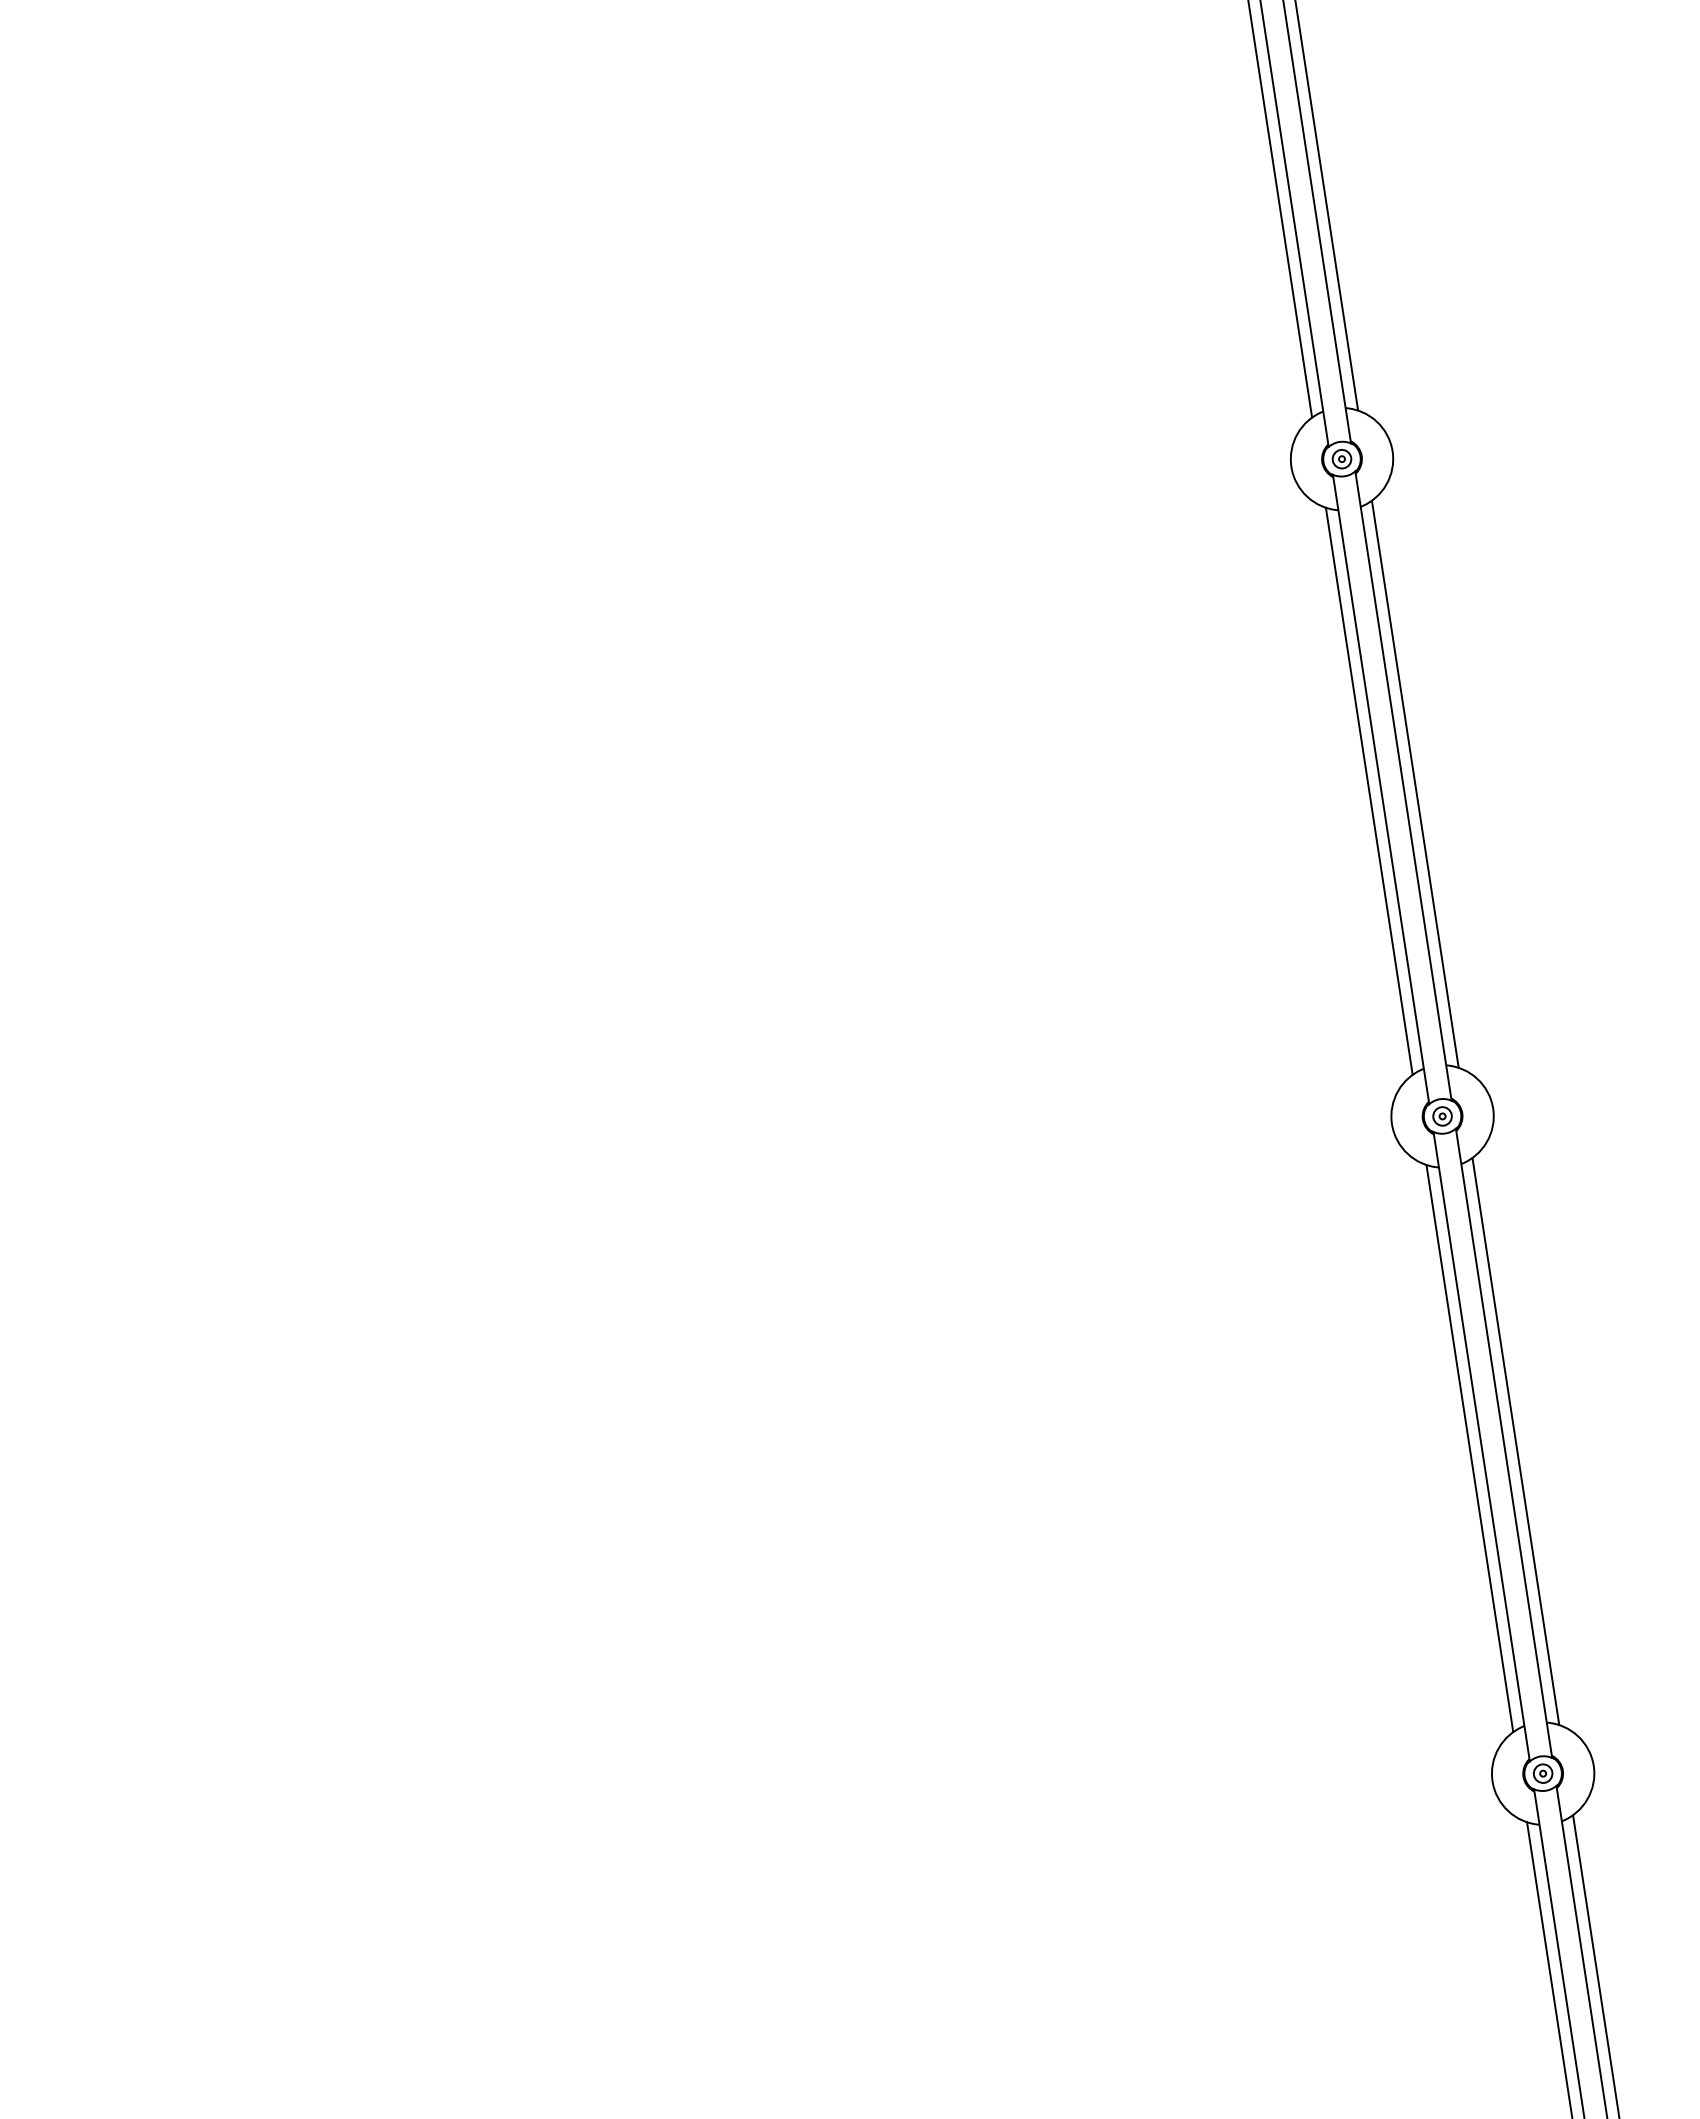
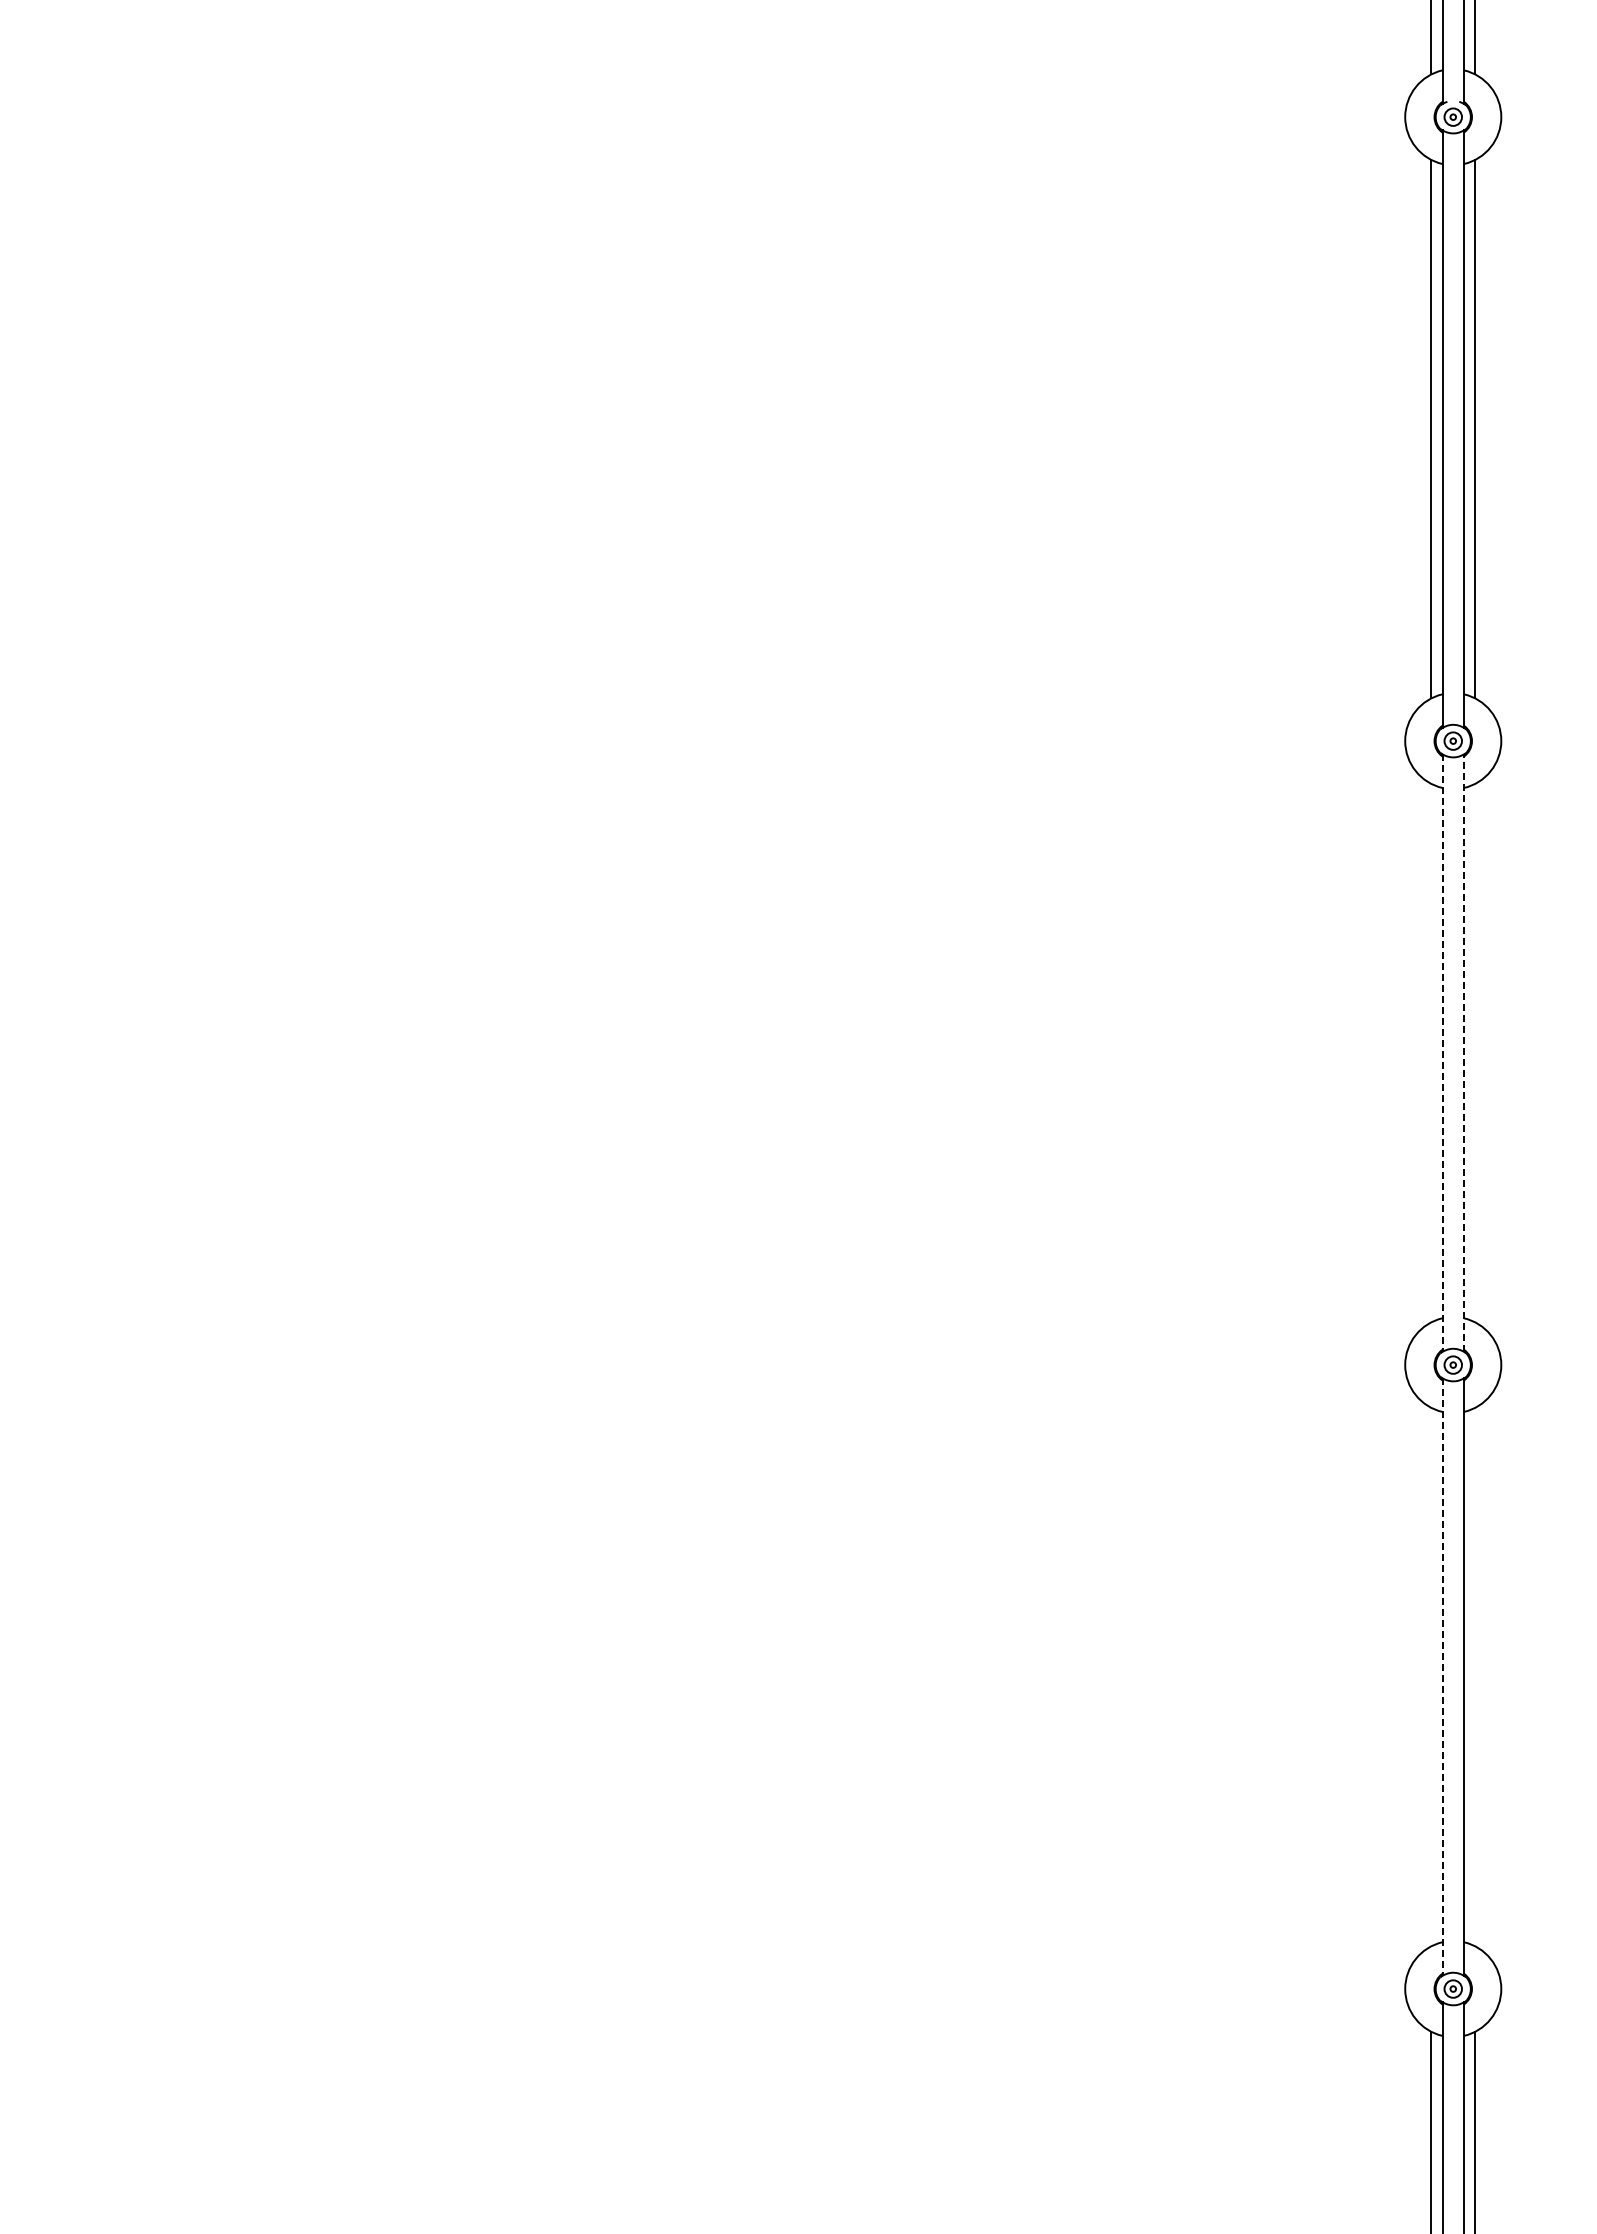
line: (1415, 783) -> (1475, 1052), removed
line: (1403, 786) -> (1463, 1053), solid -> dashed
line: (1381, 789) -> (1442, 1053), solid -> dashed
line: (1369, 790) -> (1431, 1052), removed
line: (1516, 1440) -> (1475, 1676), removed
line: (1469, 1447) -> (1431, 1676), removed
line: (1481, 1447) -> (1442, 1677), solid -> dashed

